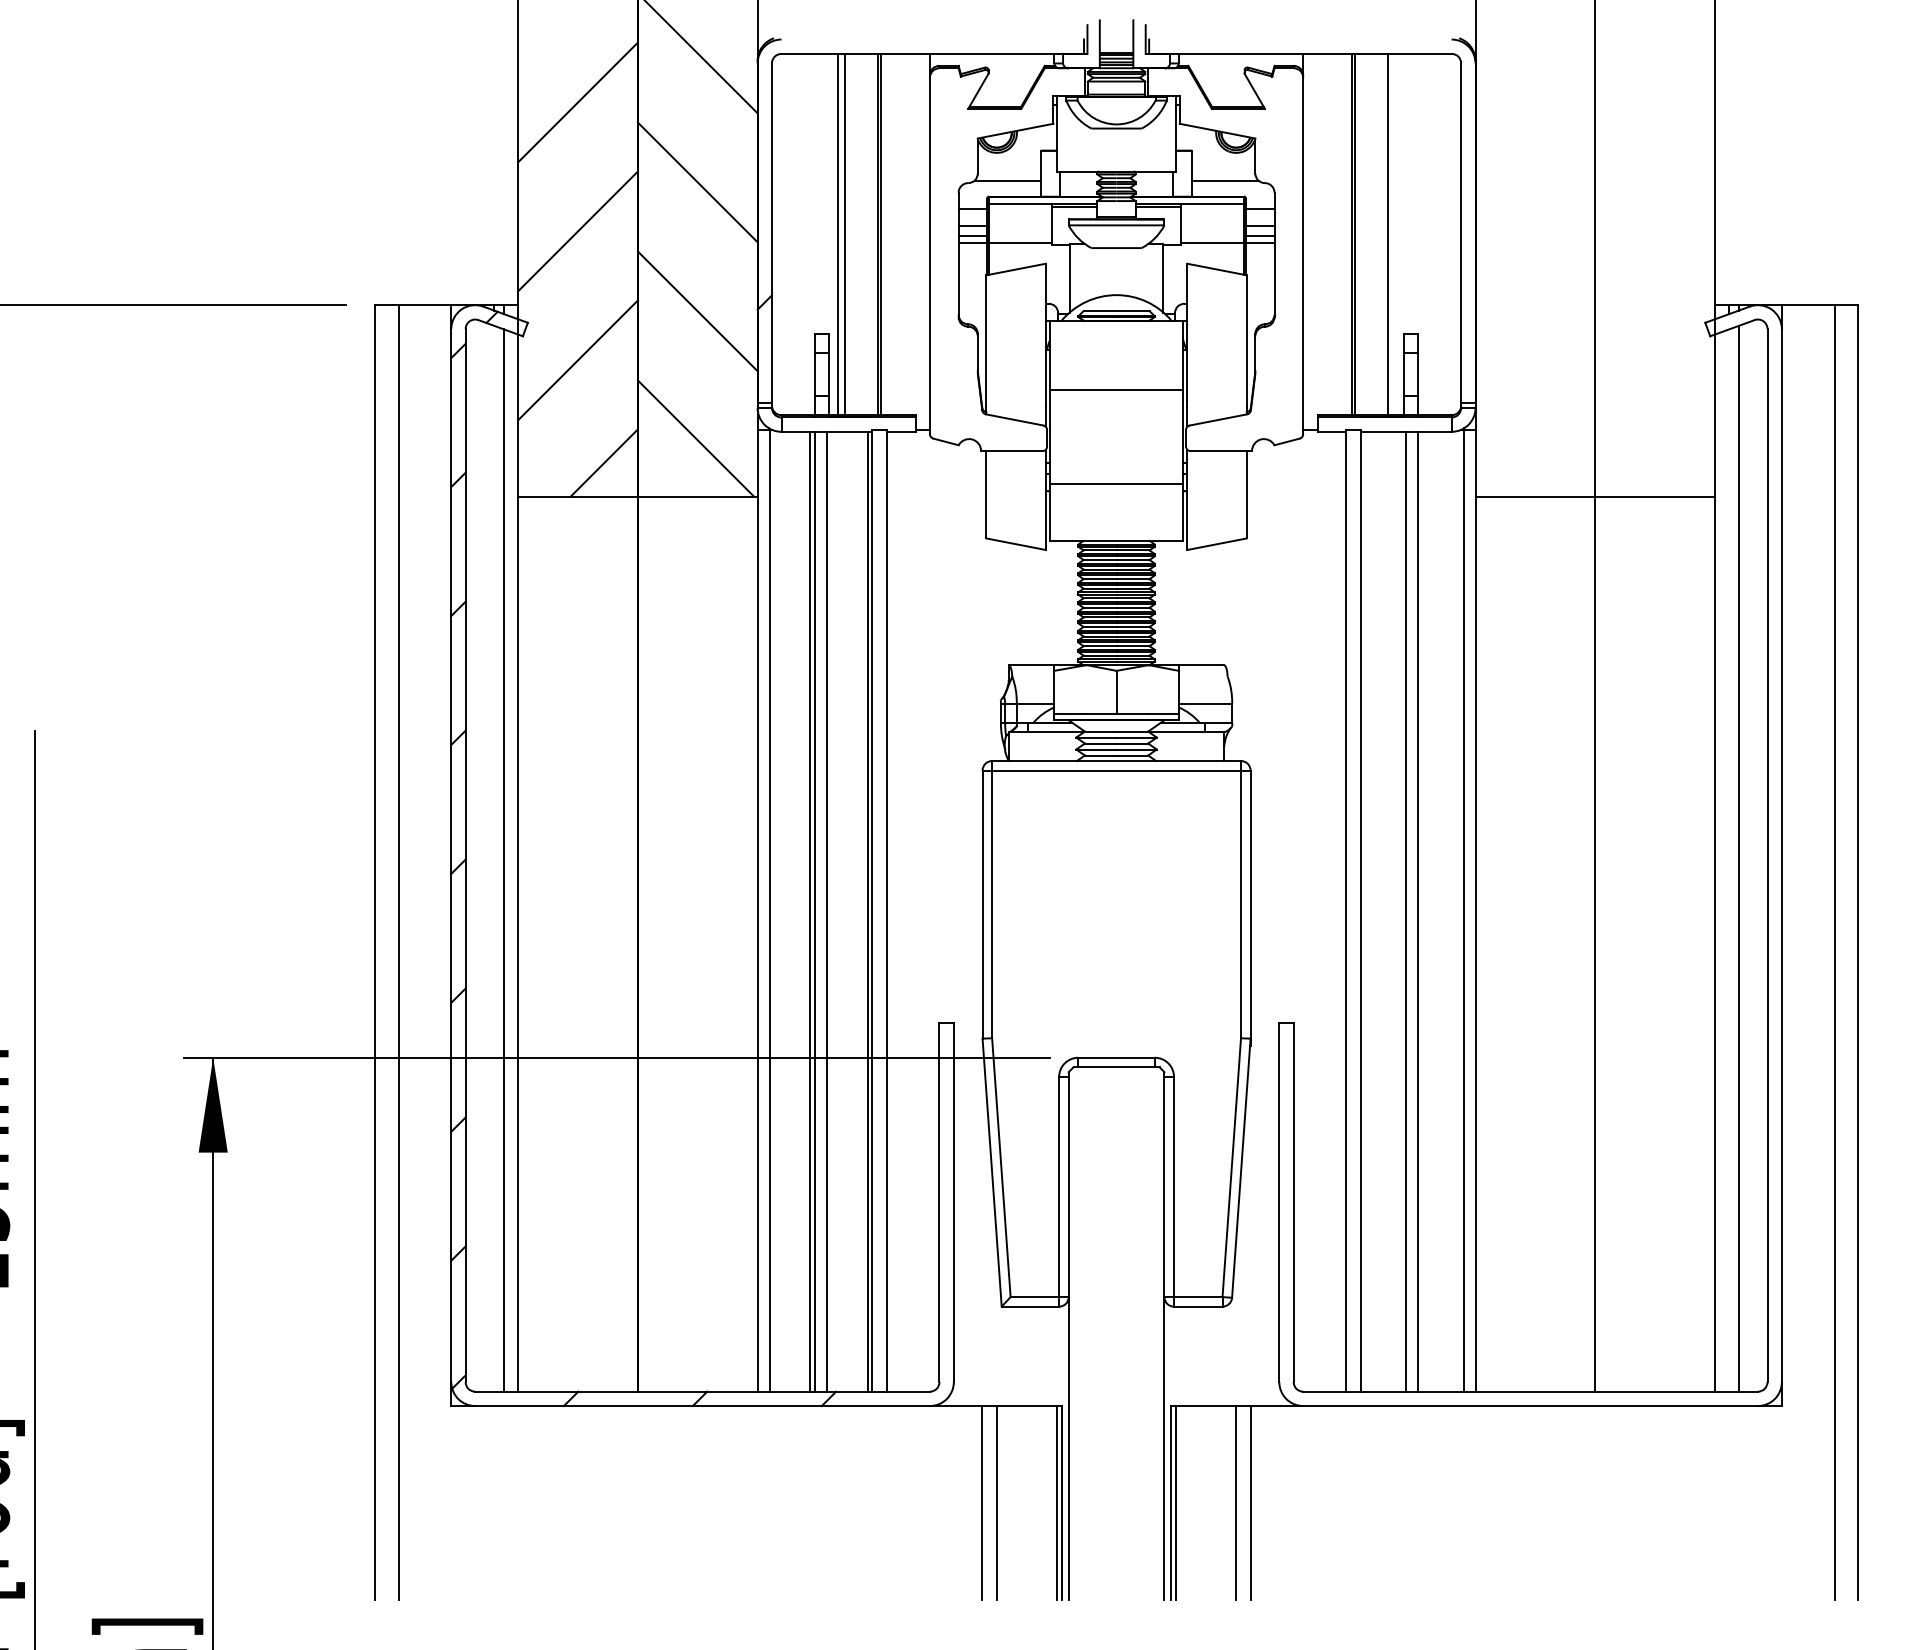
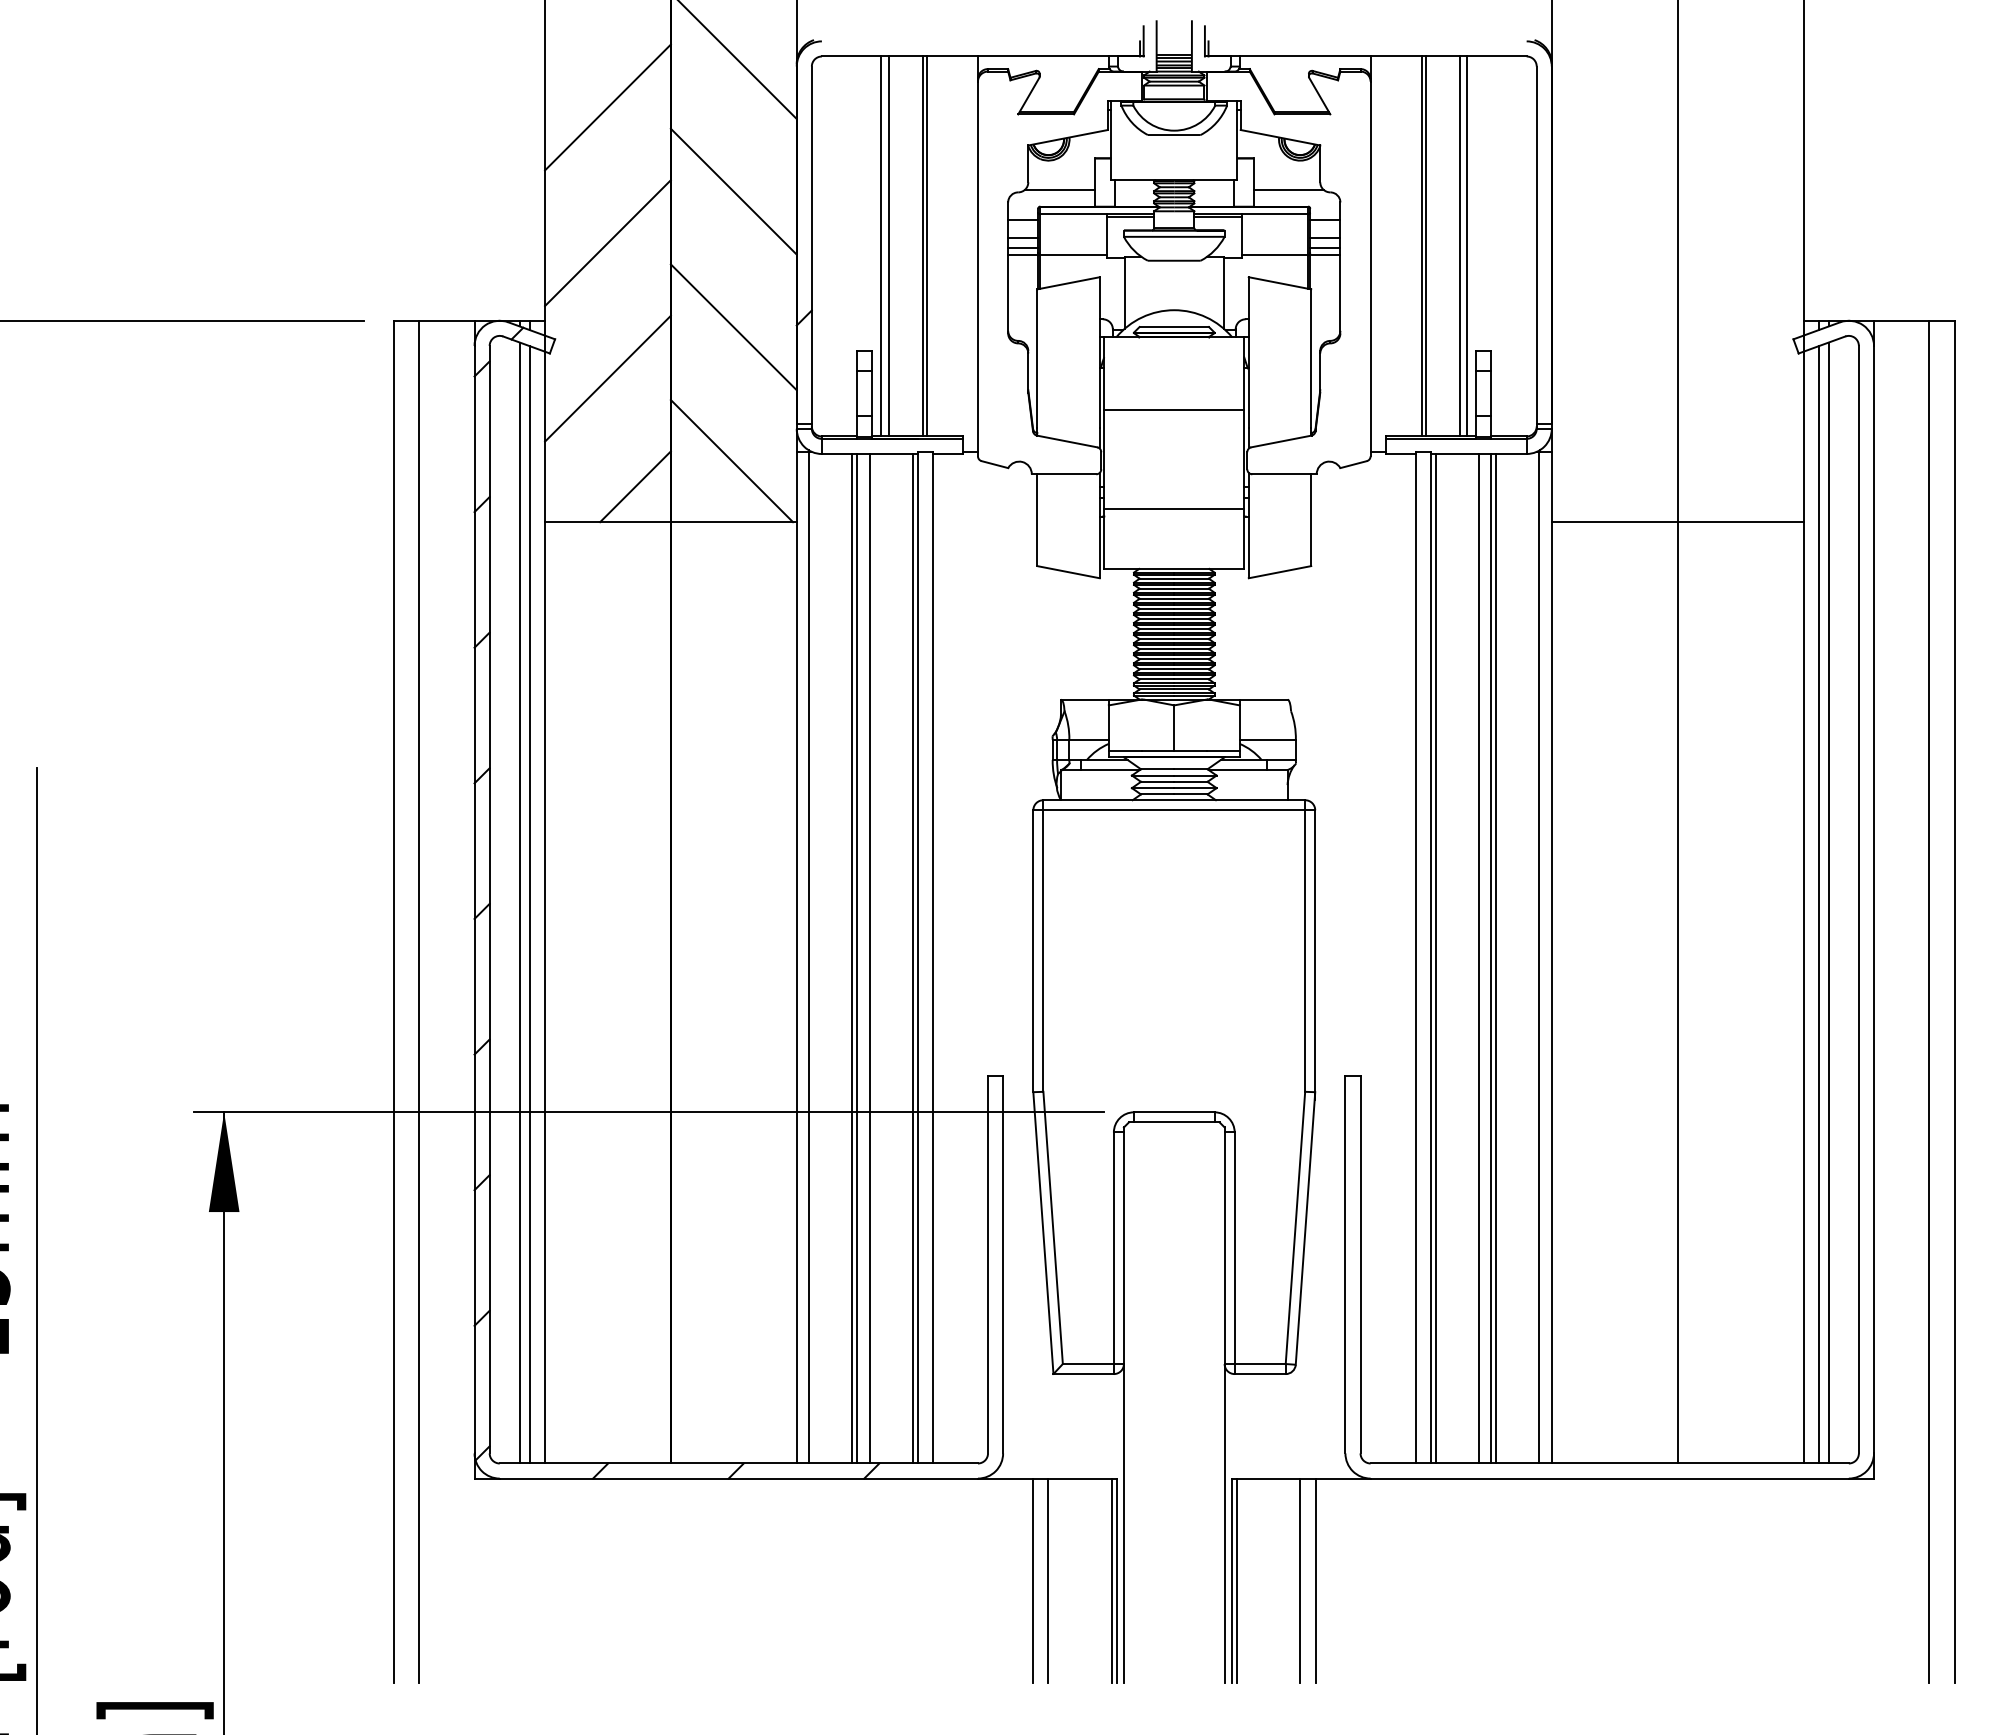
line: (1395, 234) -> (1467, 246), added
line: (494, 858) -> (519, 902), added
line: (1729, 860) -> (1818, 904), added
line: (1365, 911) -> (1436, 958), added
line: (1422, 911) -> (1496, 958), added

